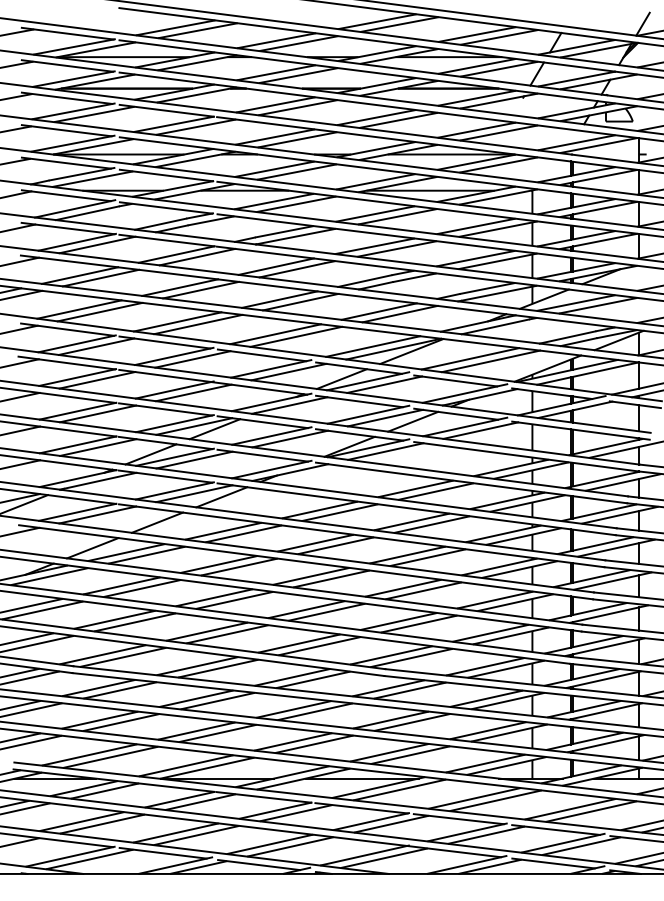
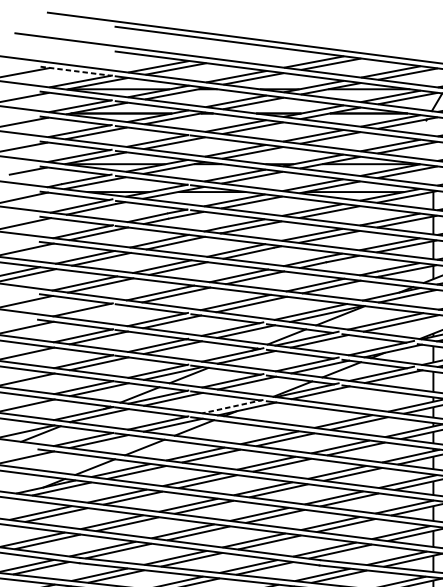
line: (68, 33) -> (76, 71), solid -> dashed
line: (96, 346) -> (98, 311), removed
line: (271, 469) -> (232, 406), solid -> dashed

